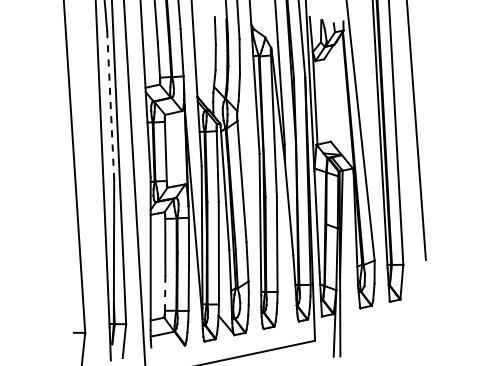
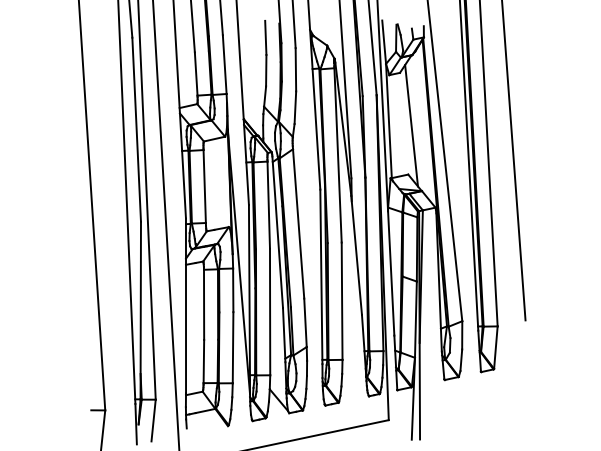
line: (333, 101) -> (411, 124), added
line: (110, 105) -> (136, 129), dashed -> solid
line: (165, 293) -> (204, 361), dashed -> solid

